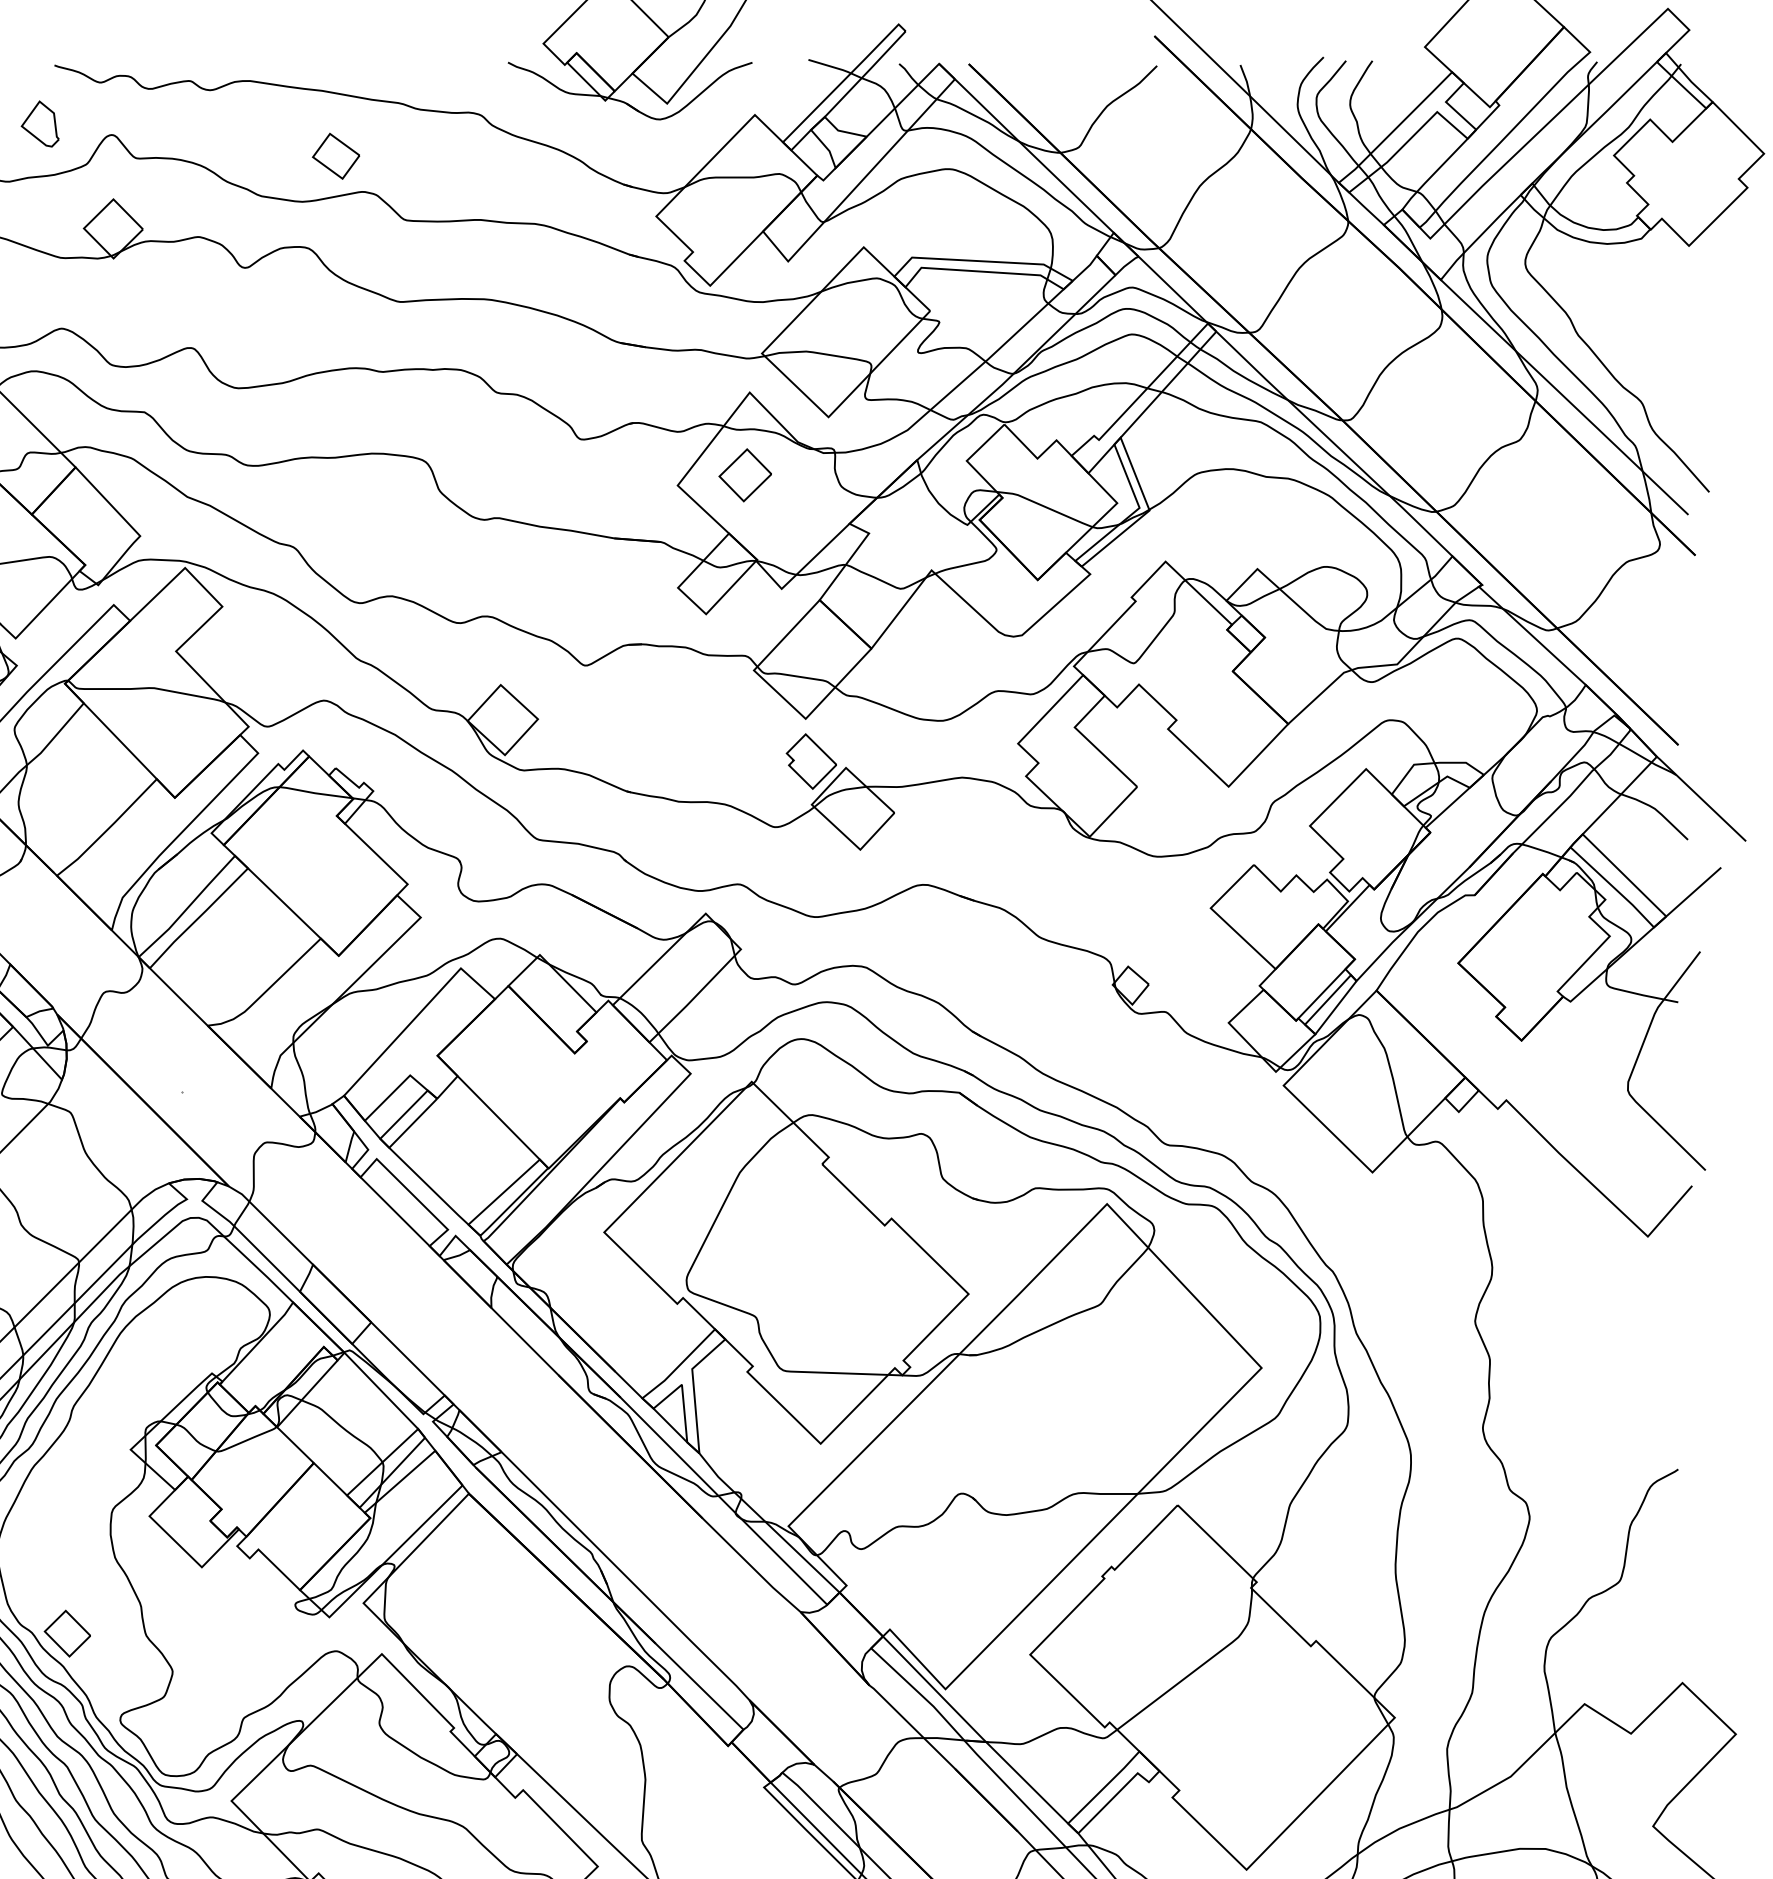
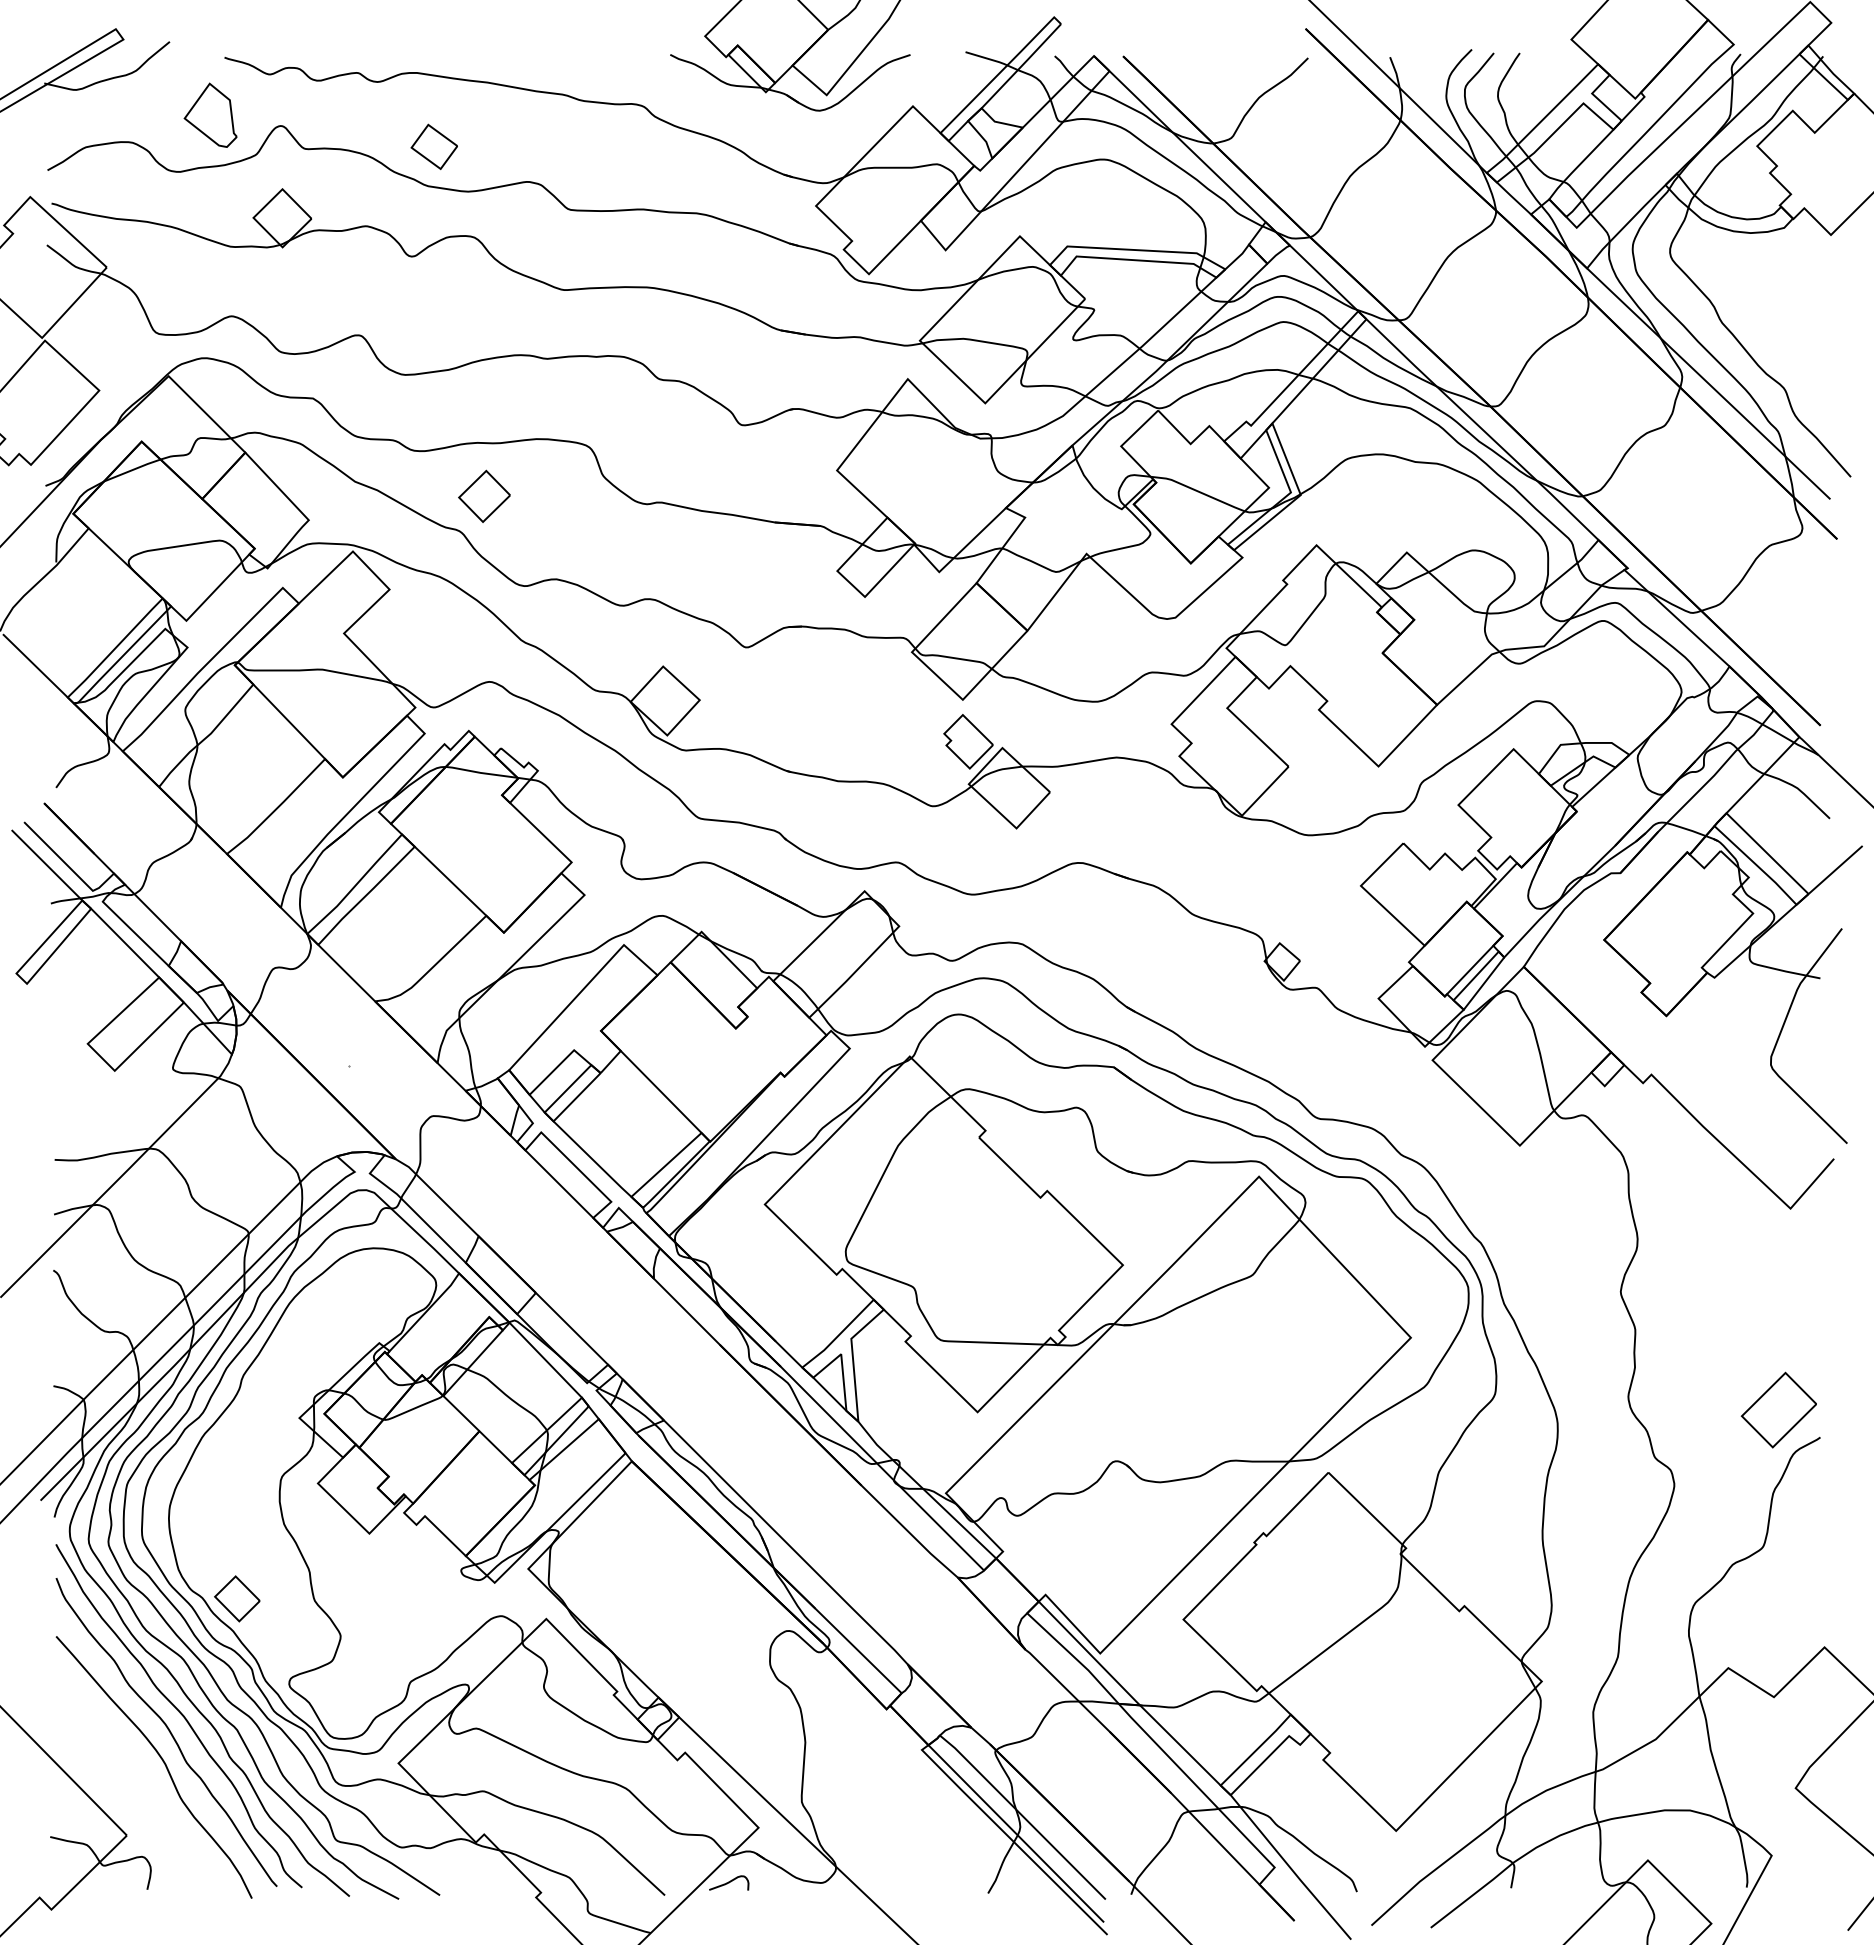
part: (40, 123) -> (210, 114), size x1.43
part: (335, 155) -> (433, 146), moved
part: (745, 474) -> (484, 495), moved
part: (1635, 1440) -> (1778, 1409), added

